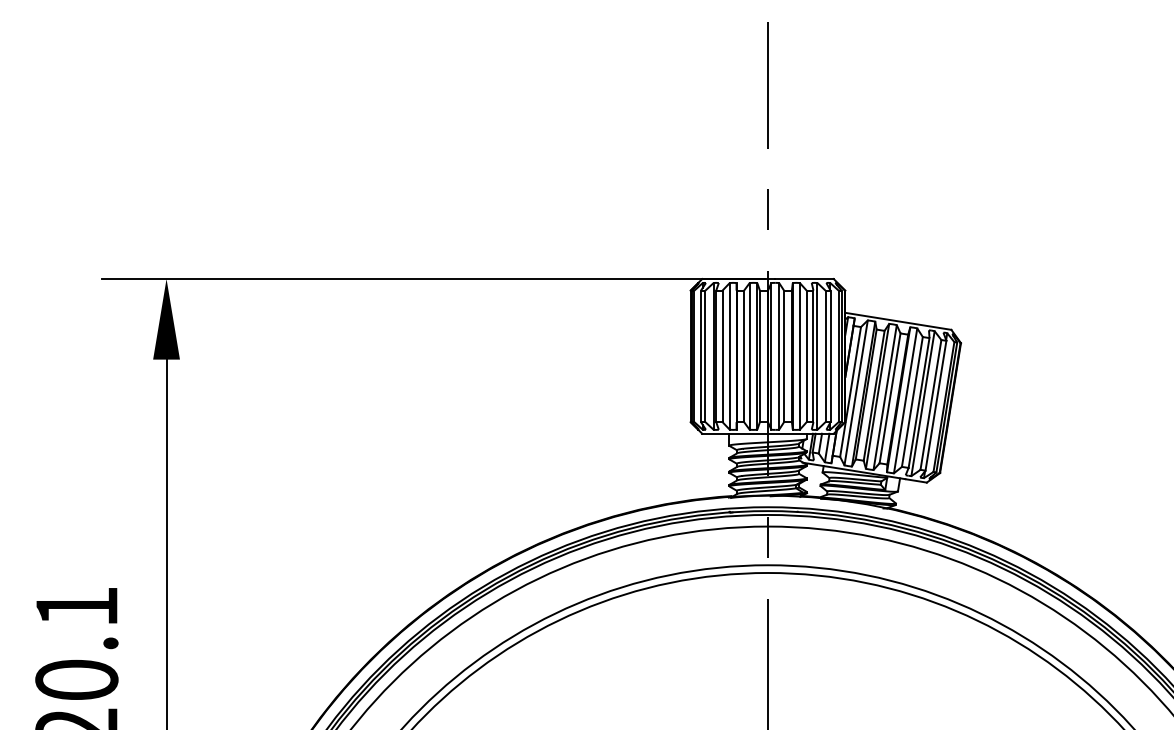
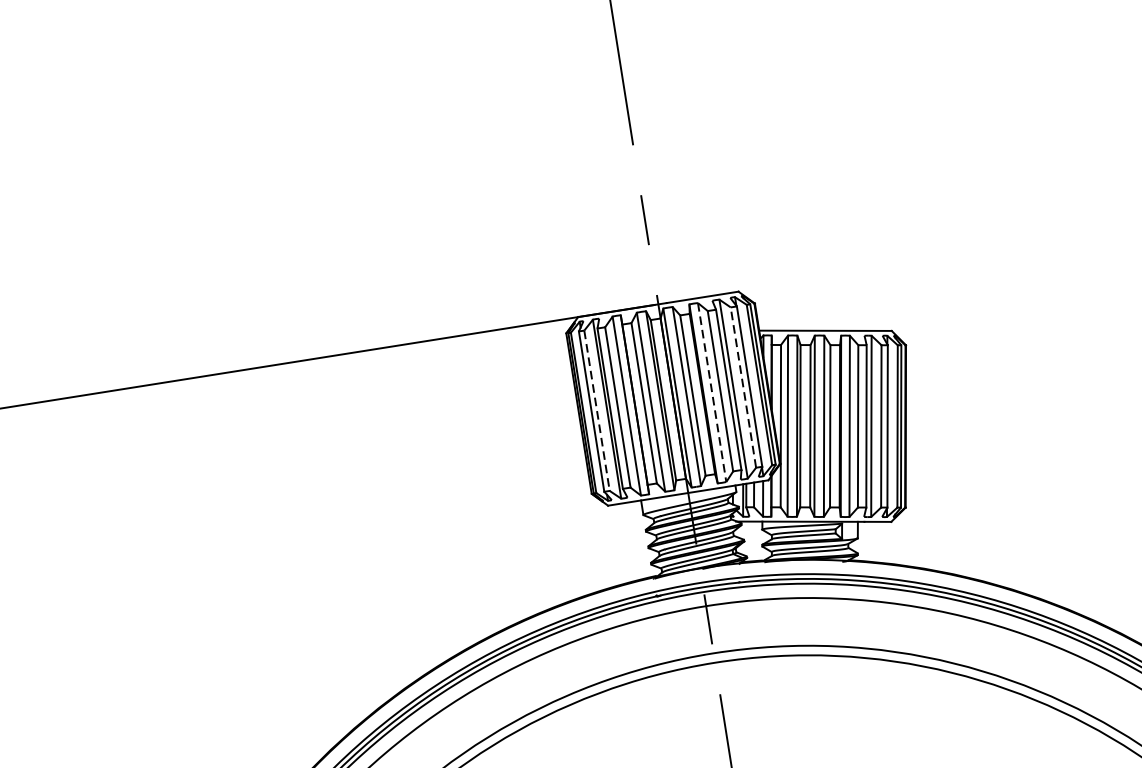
line: (705, 356) -> (597, 410), solid -> dashed
line: (799, 356) -> (711, 392), solid -> dashed
line: (825, 356) -> (743, 387), solid -> dashed

